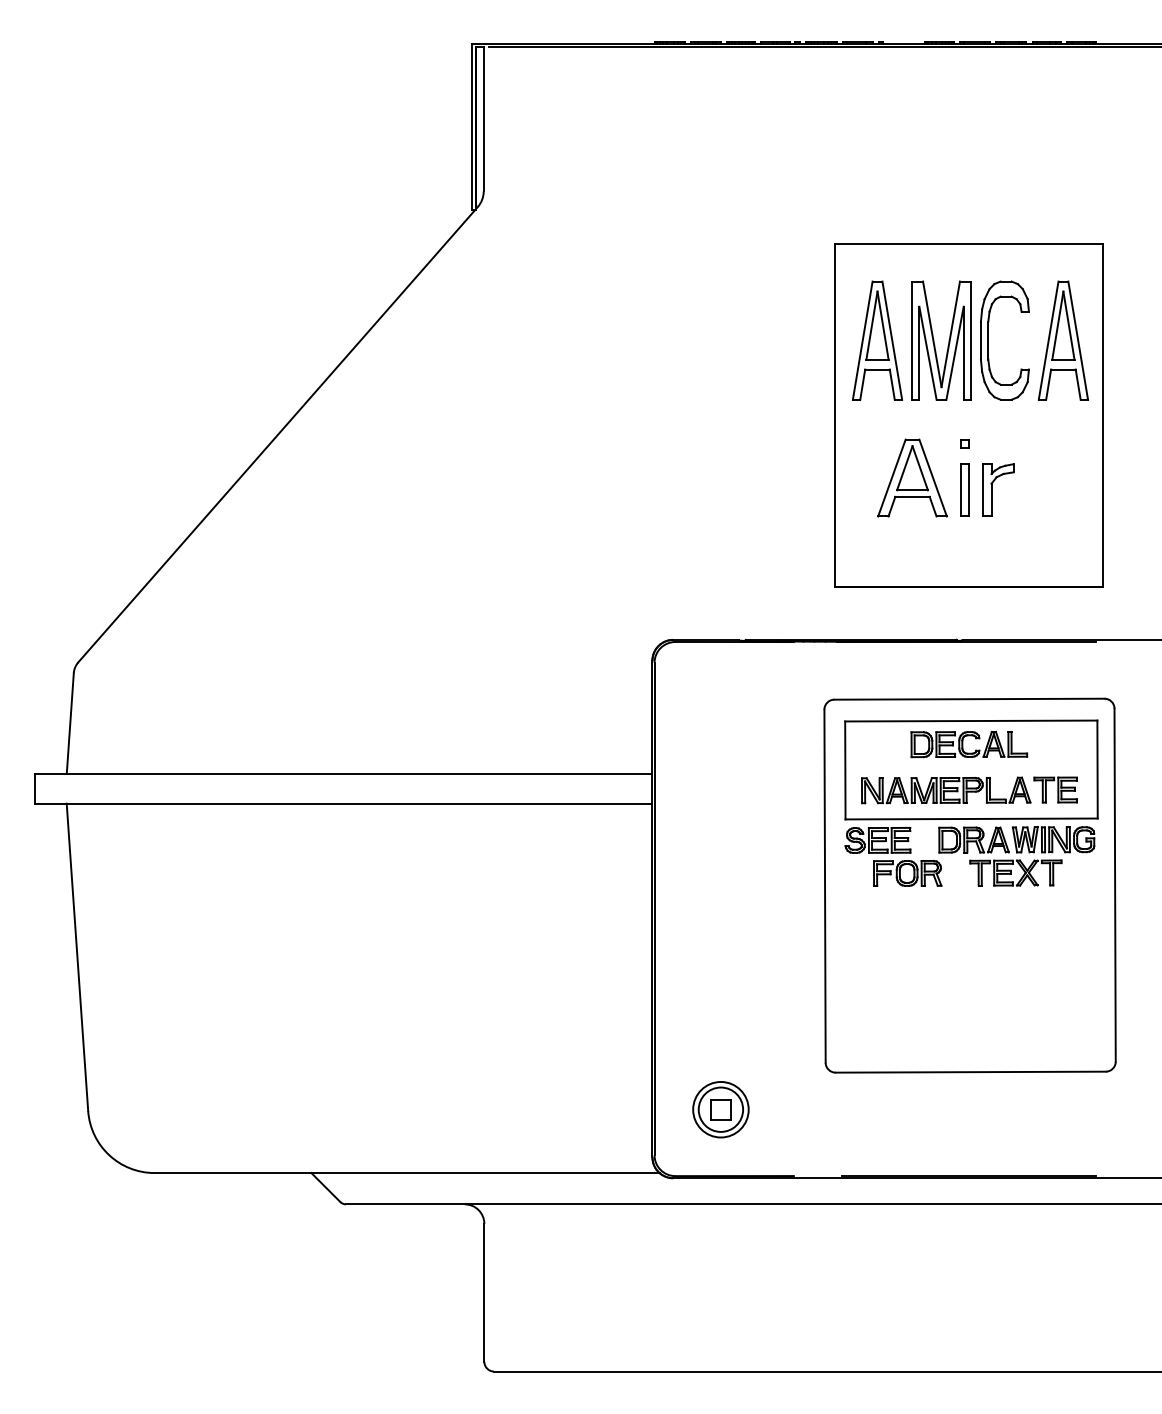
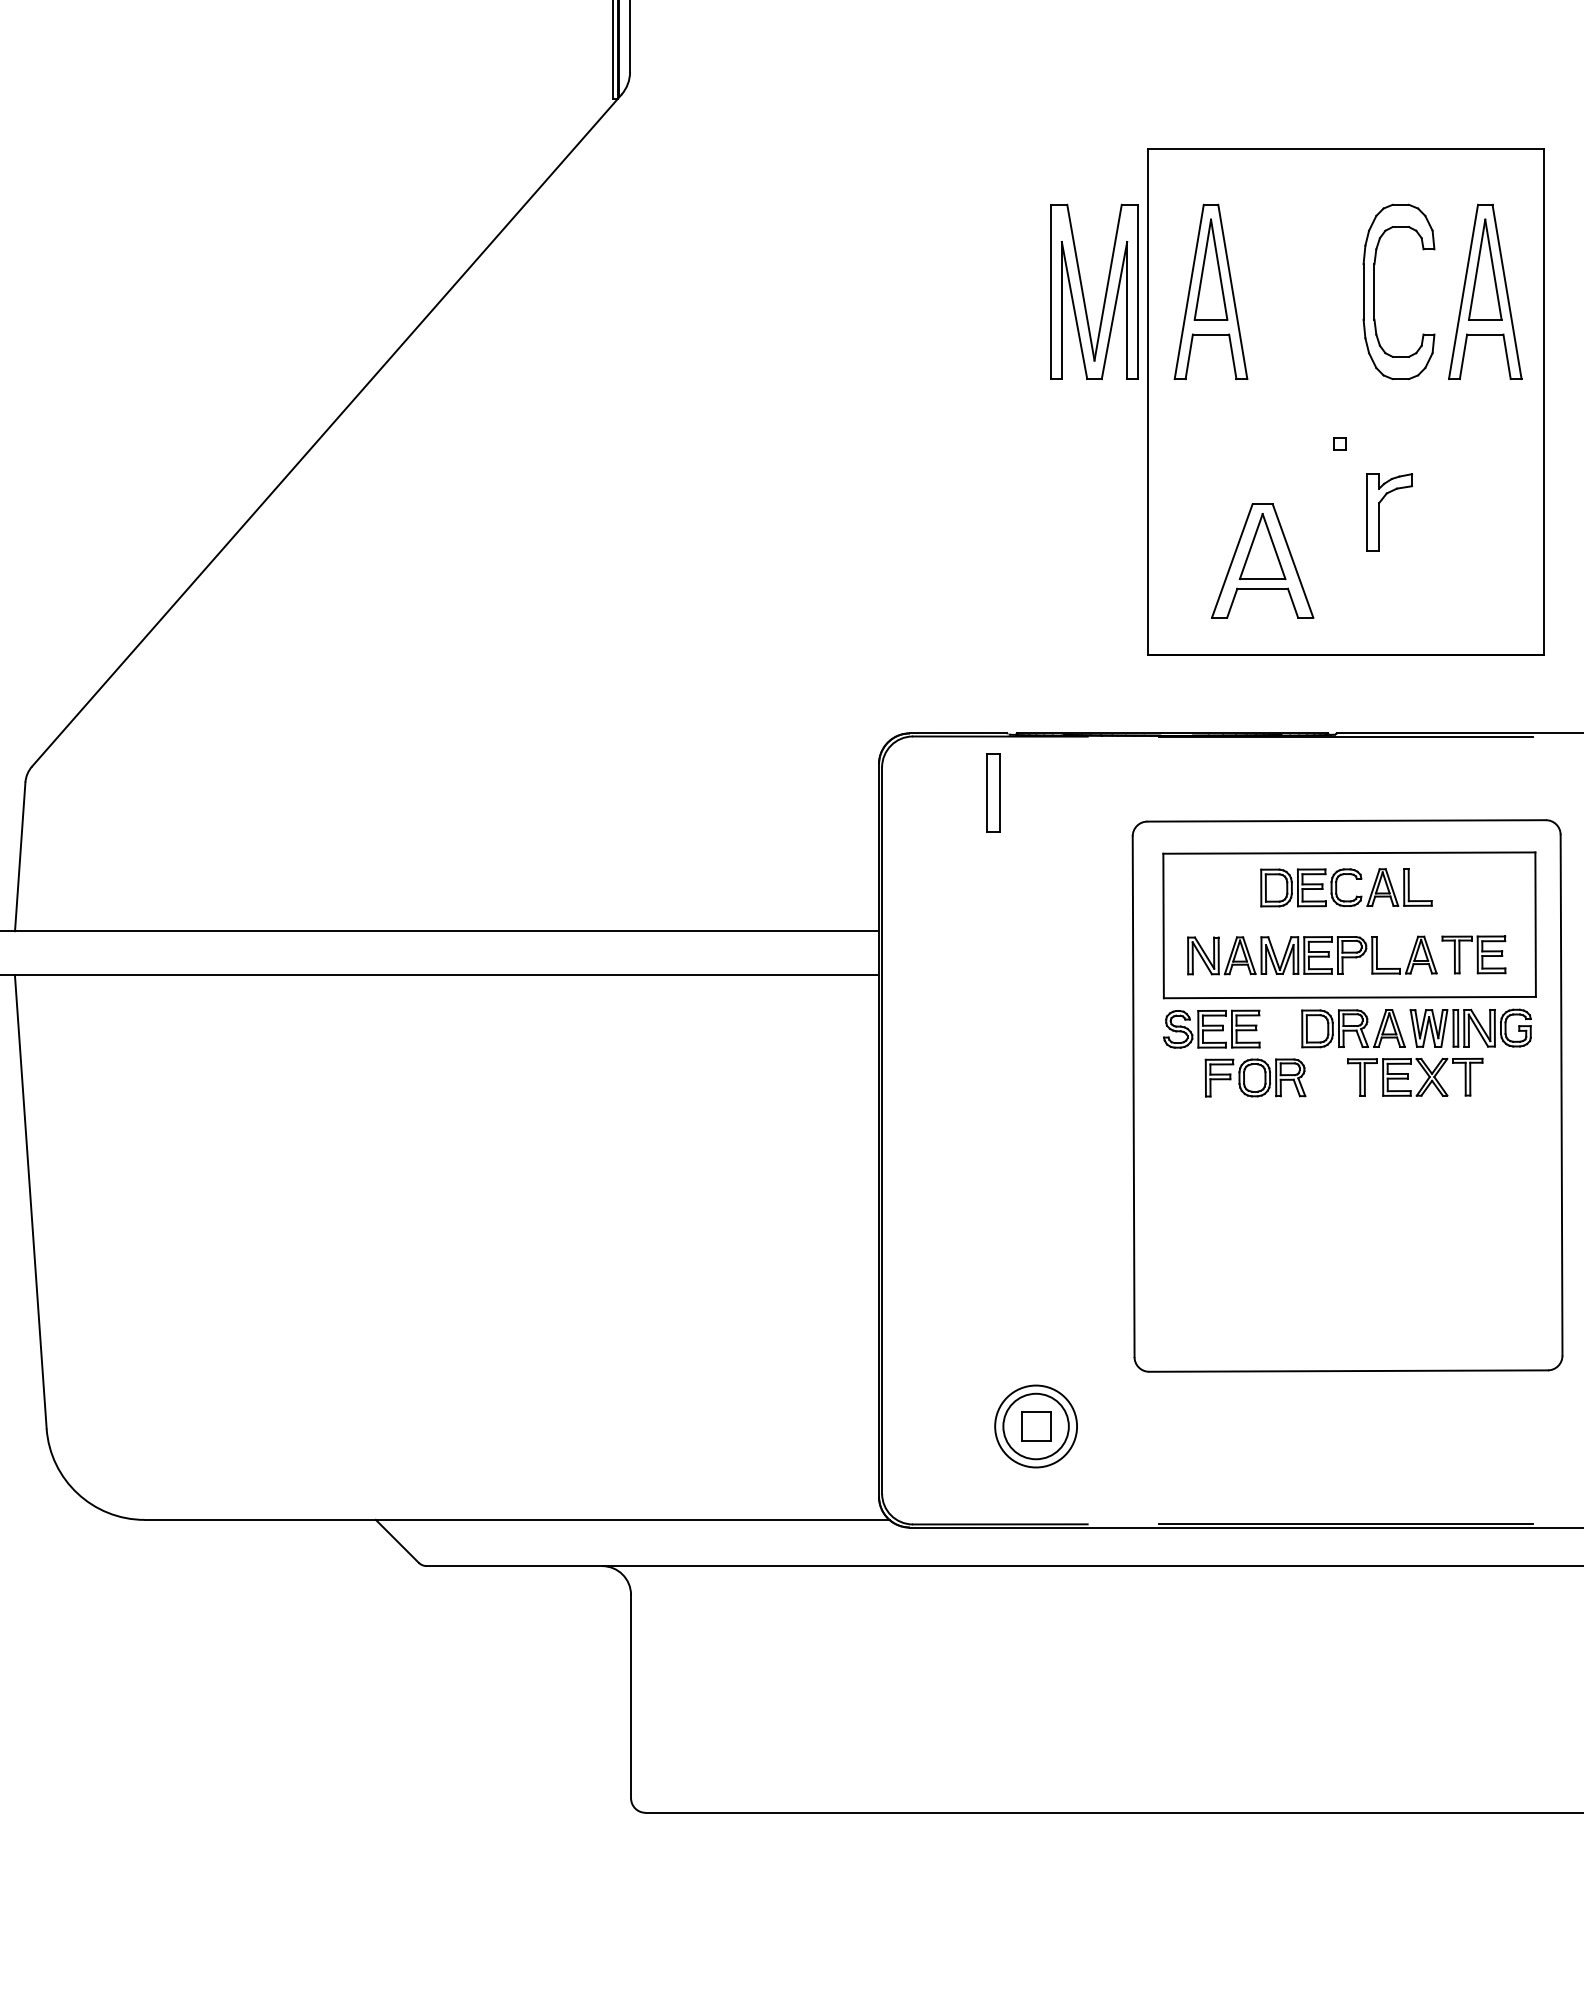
part: (934, 340) -> (1084, 291), moved
part: (912, 477) -> (1262, 560), moved
part: (964, 489) -> (992, 791), moved
part: (720, 1109) -> (1035, 1426), moved

